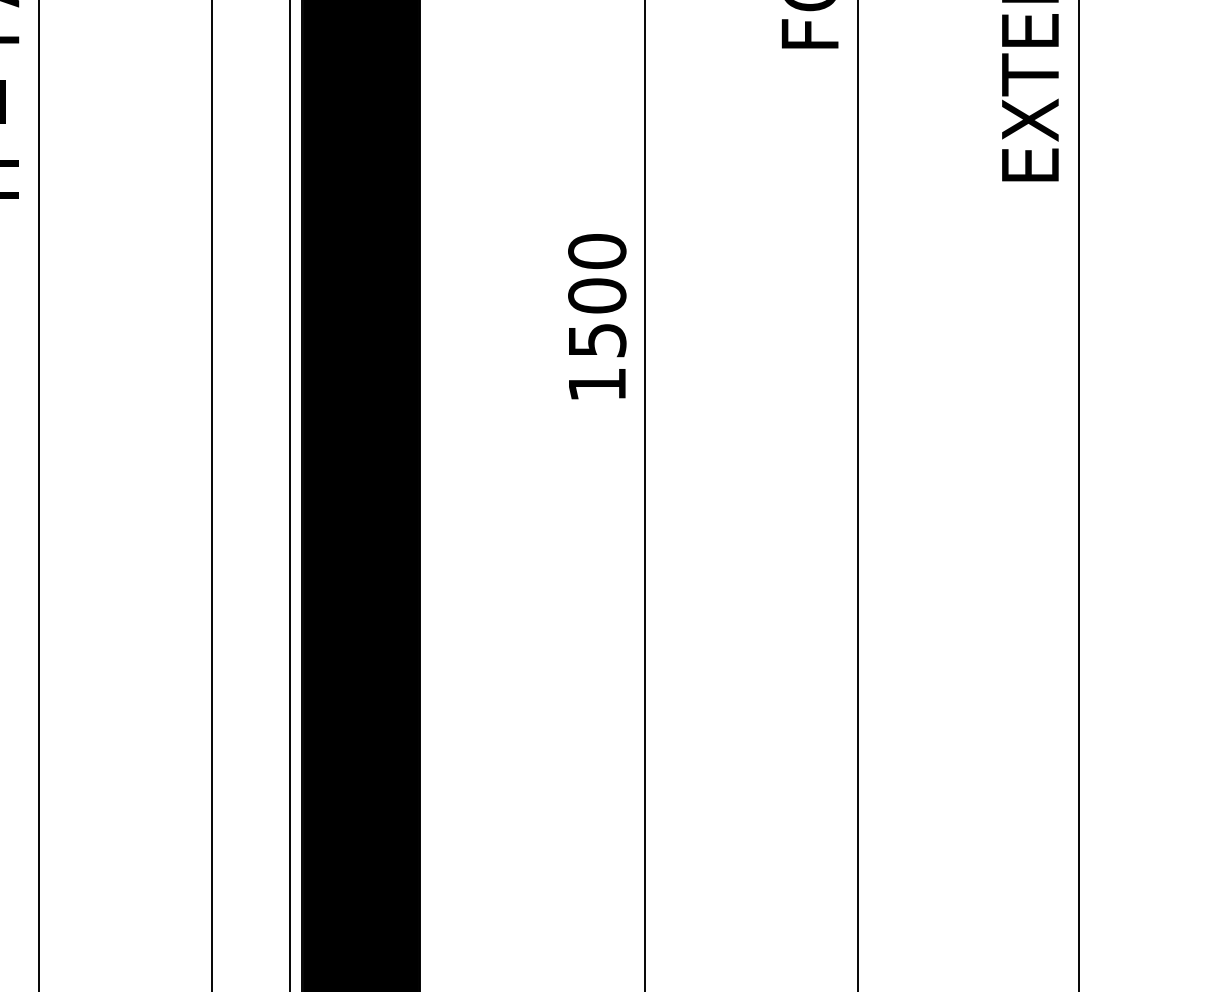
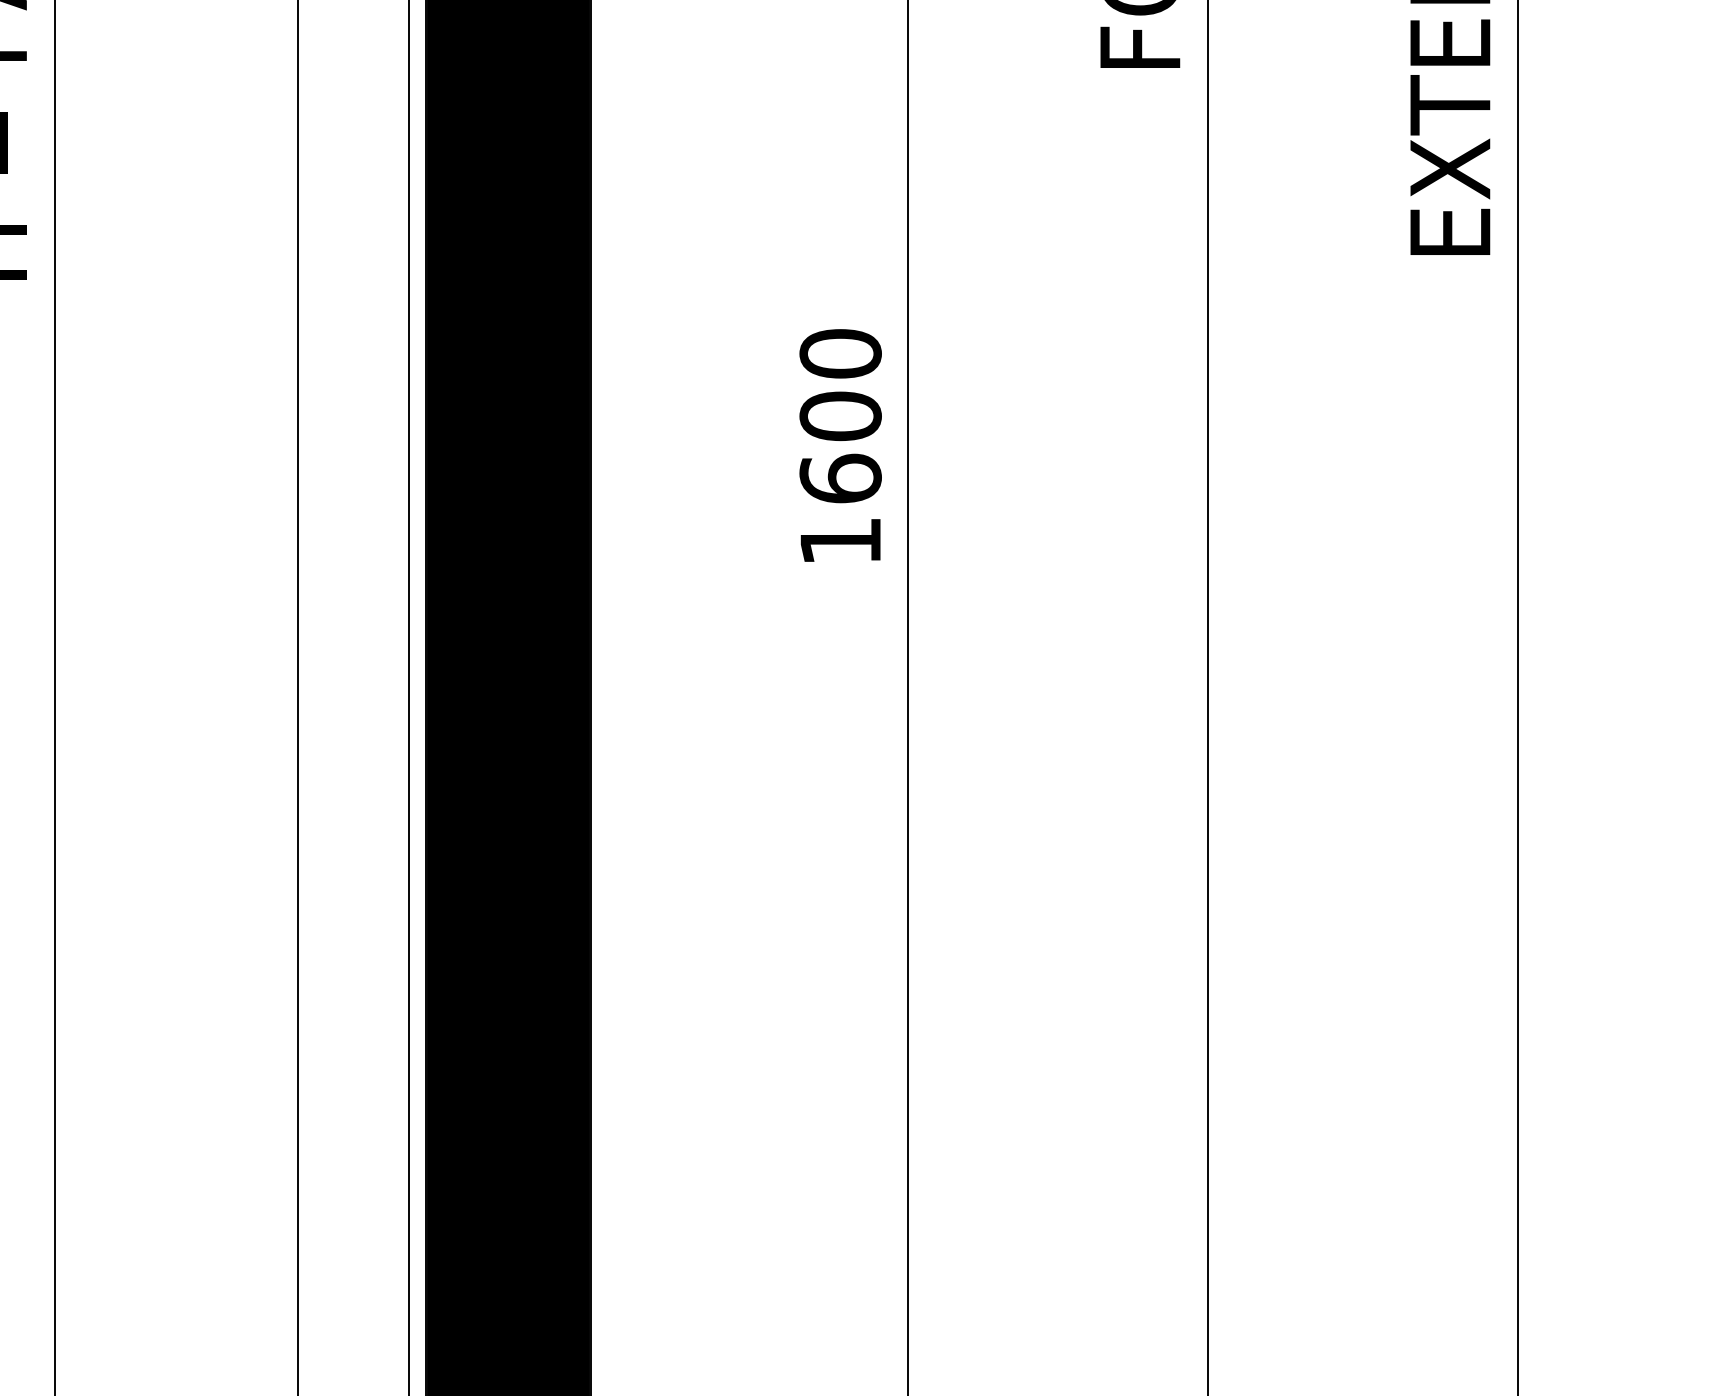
text: (597, 340) -> (840, 478), 1500 -> 1600

